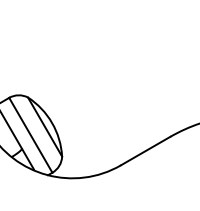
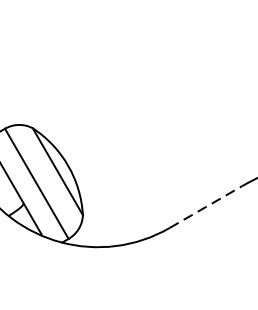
line: (146, 150) -> (207, 206), solid -> dashed

